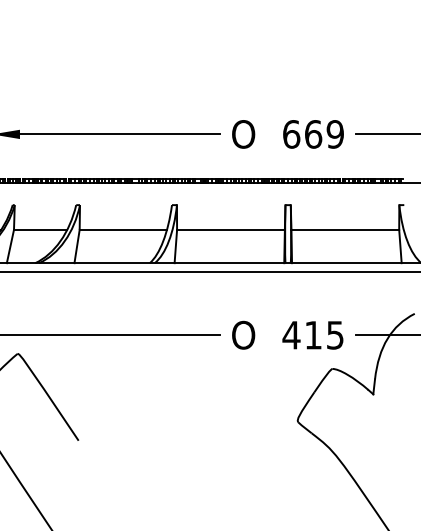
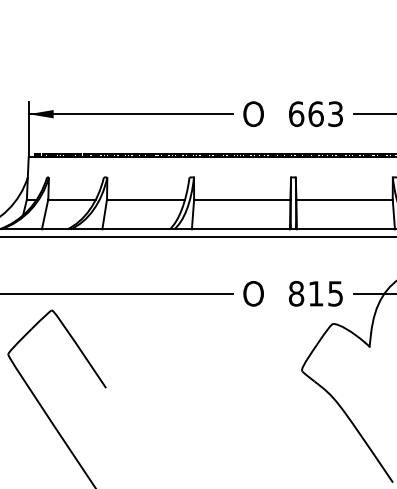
text: (335, 133) -> (335, 113), 669 -> 663
text: (291, 334) -> (296, 293), 415 -> 815

